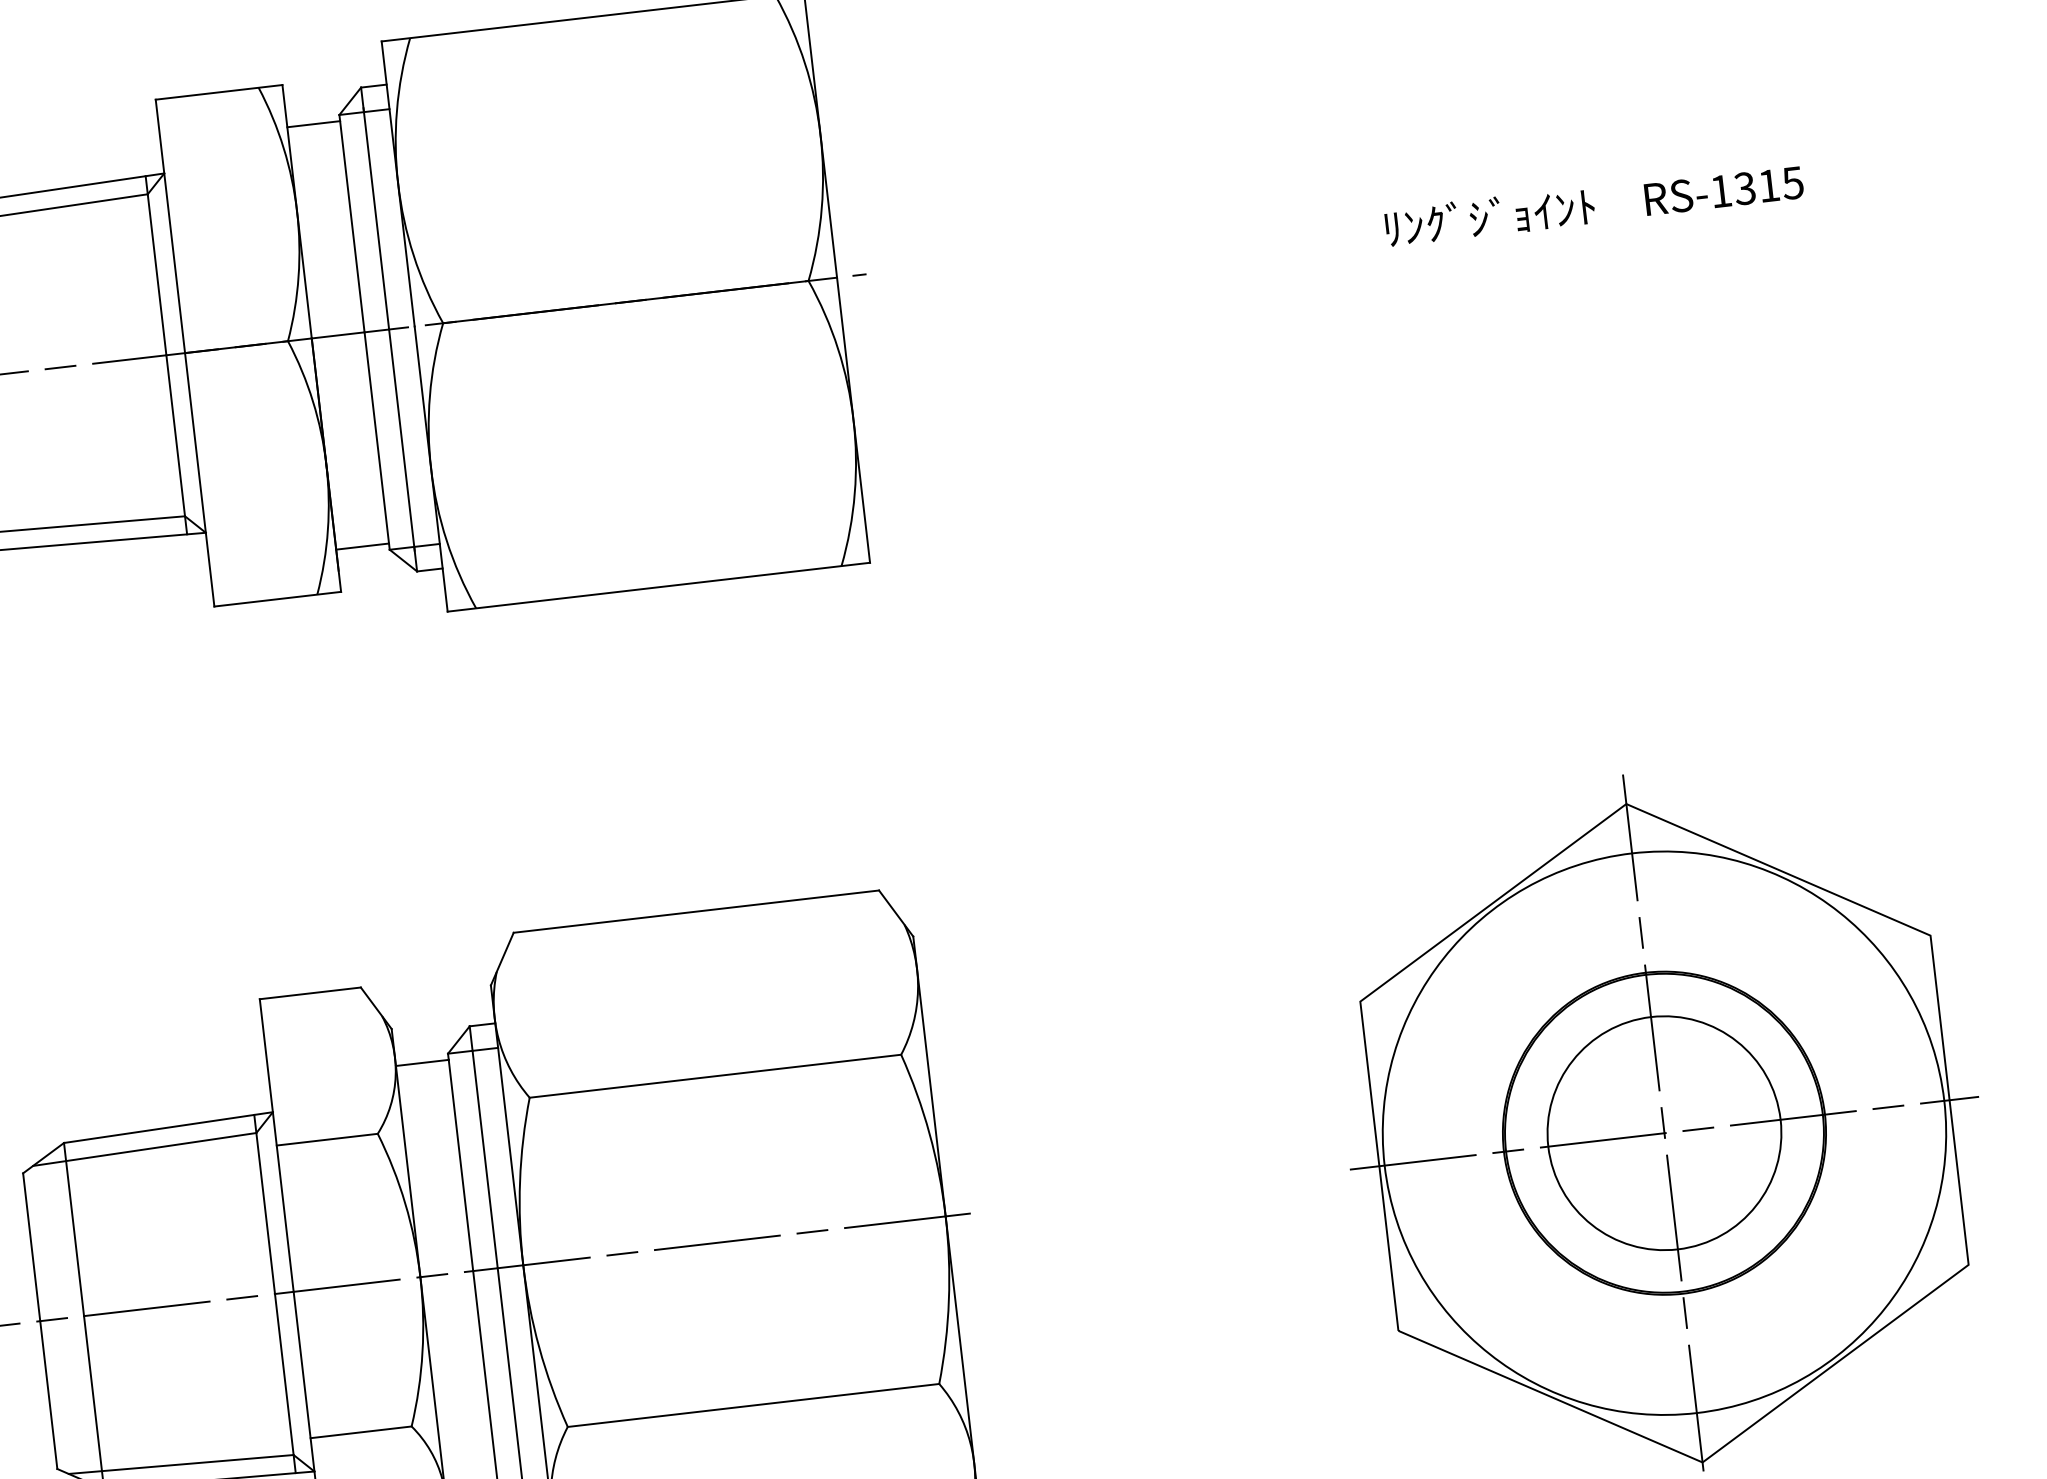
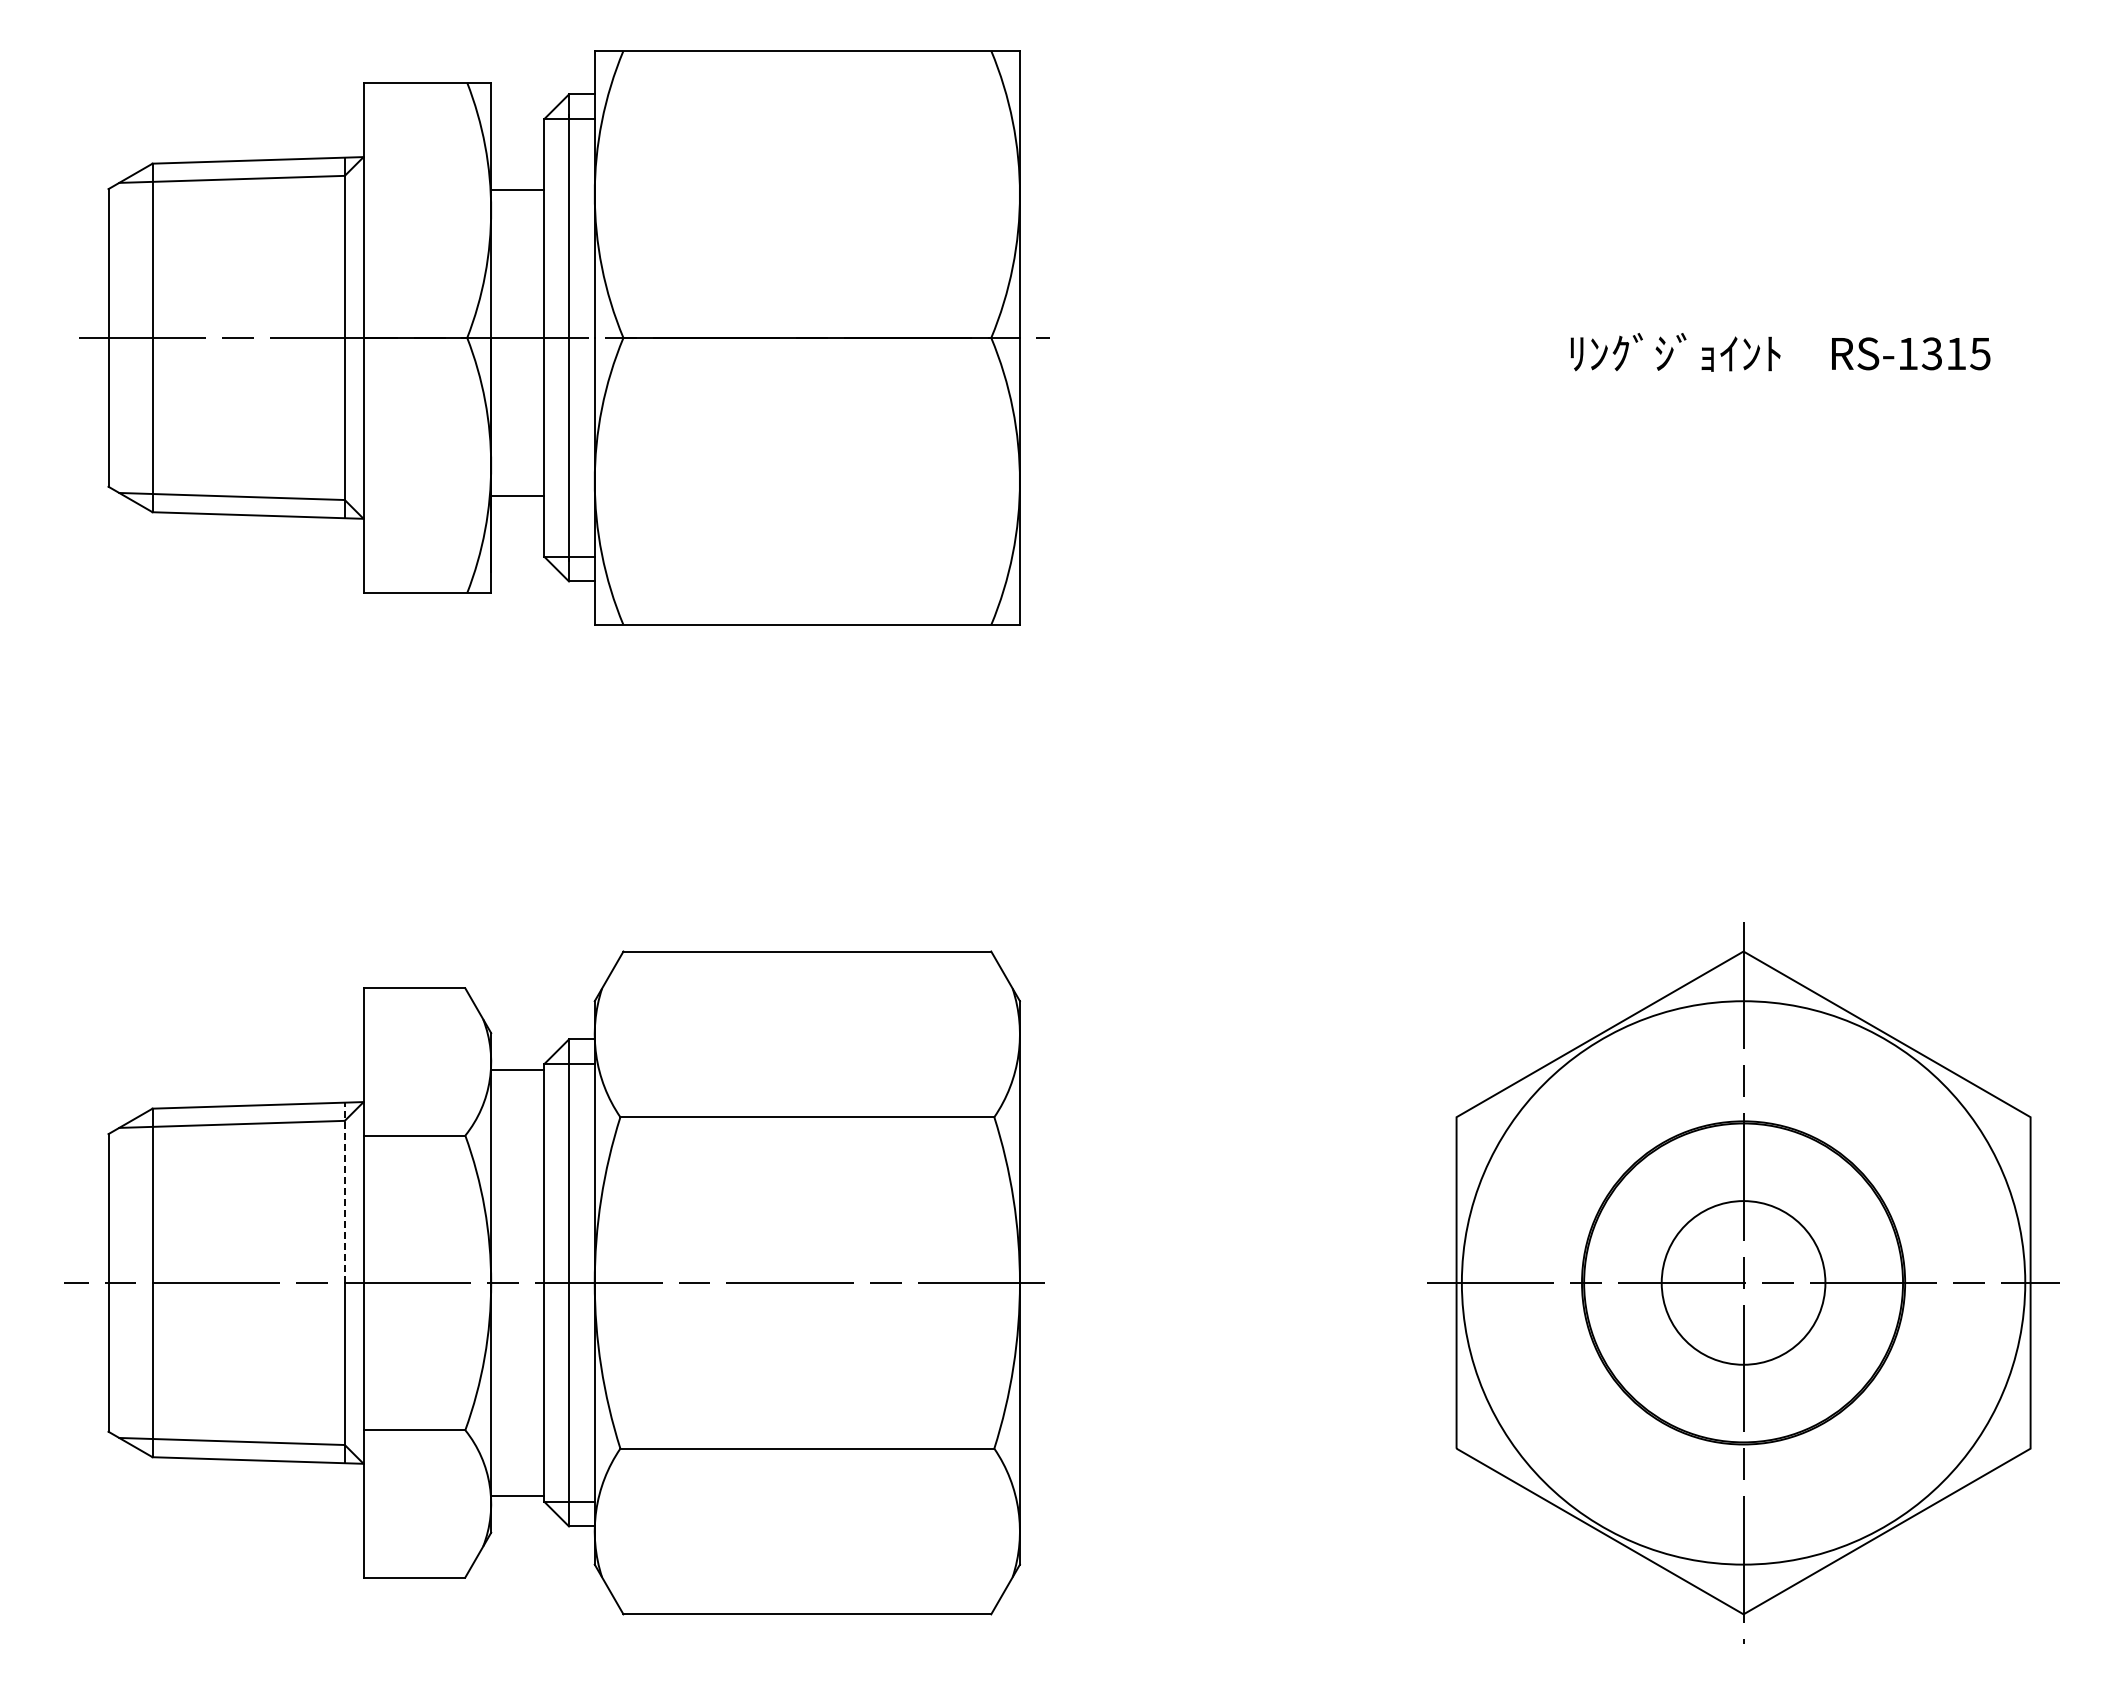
line: (313, 124) -> (517, 190), moved
line: (362, 546) -> (517, 495), moved
circle: (1664, 1132) -> (1743, 1282), size x0.7
line: (264, 1204) -> (344, 1192), solid -> dashed

